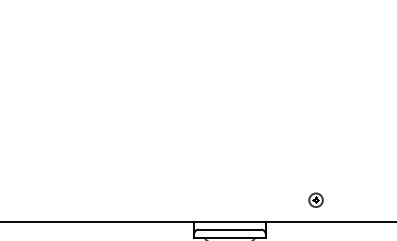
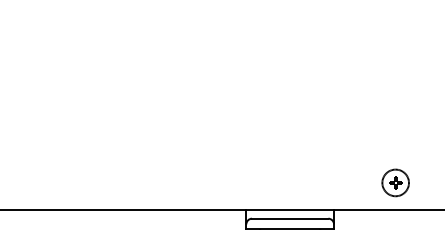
part: (315, 199) -> (394, 181), size x1.6

